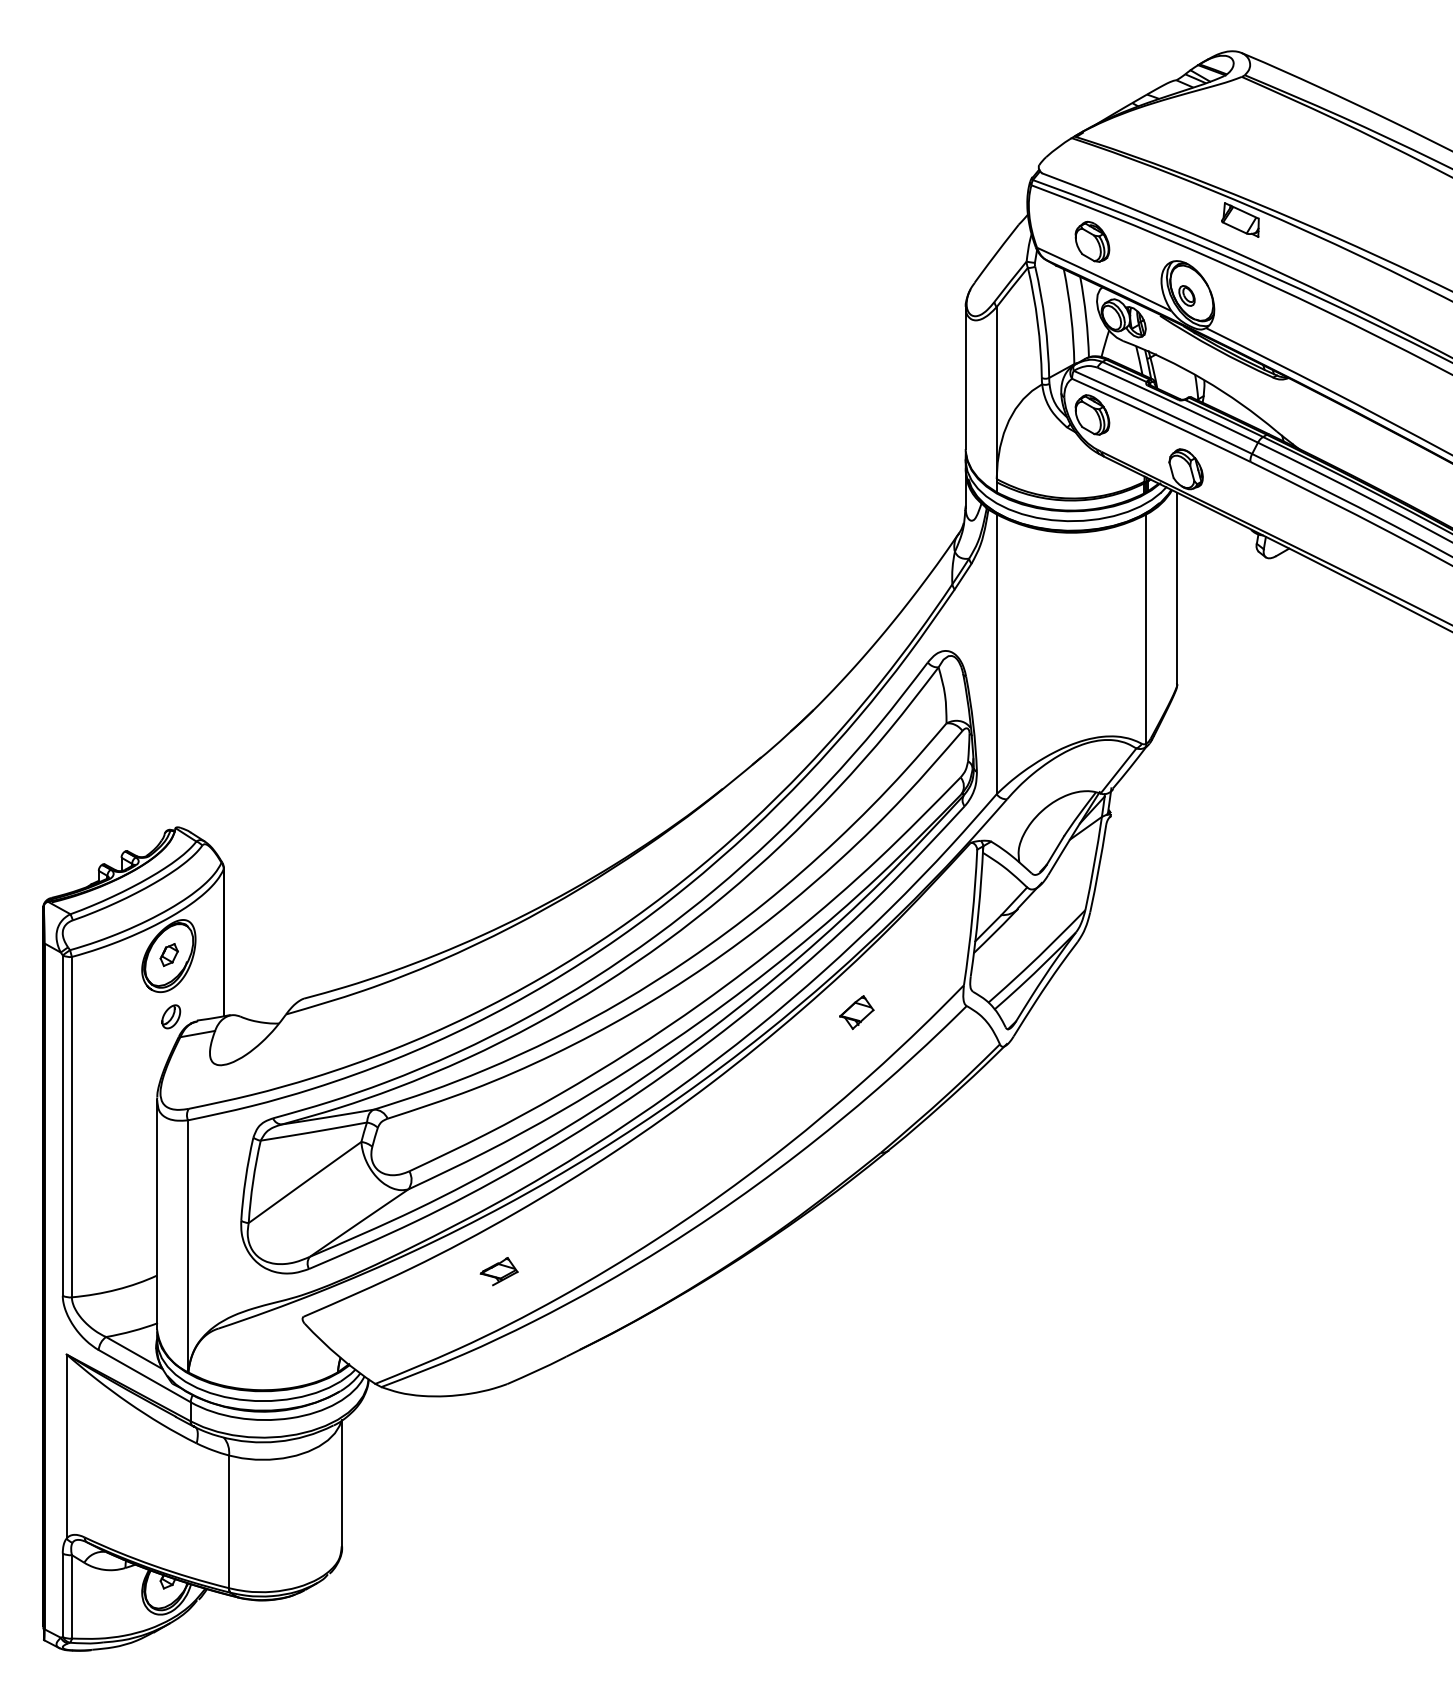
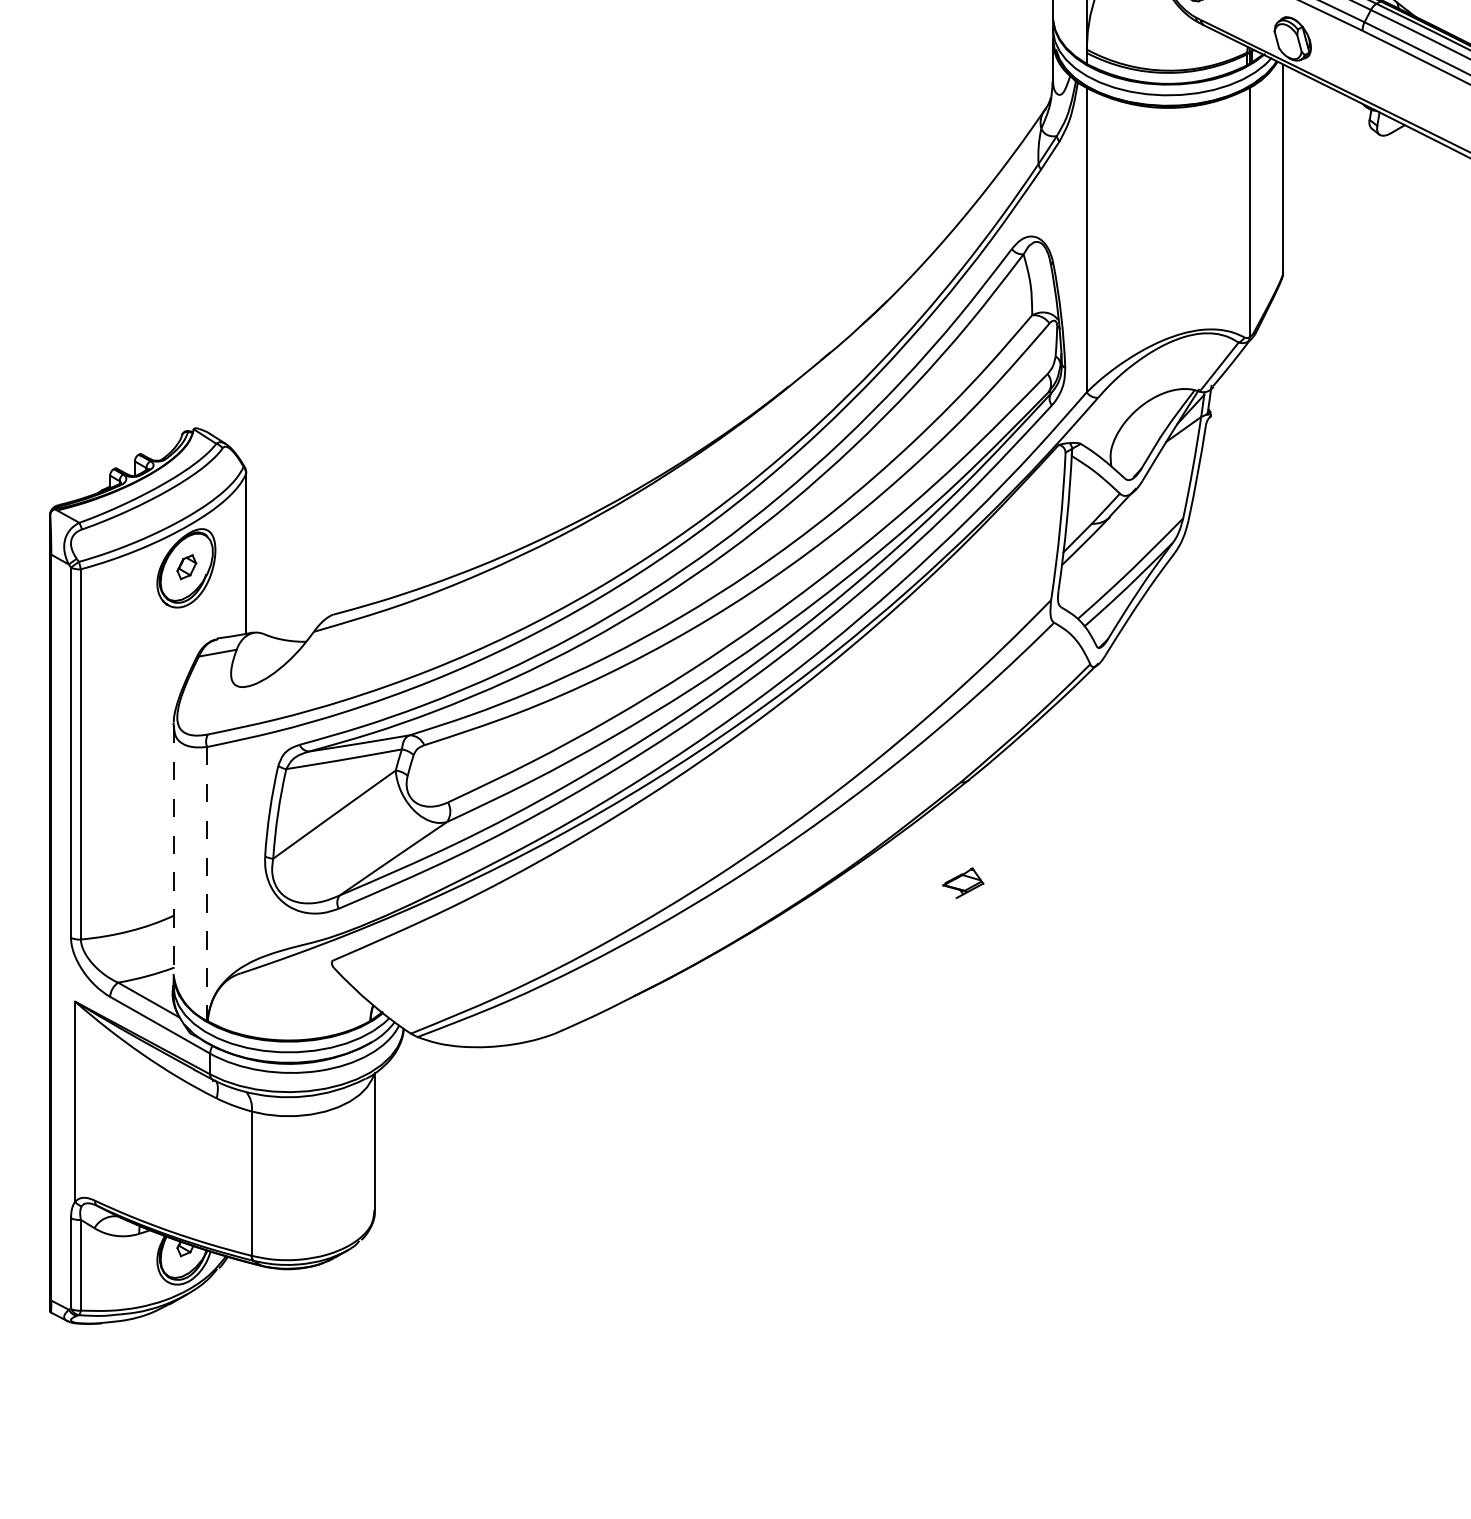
part: (856, 1012) -> (934, 629), removed
part: (171, 1016) -> (189, 634), removed
line: (157, 1215) -> (174, 850), solid -> dashed
line: (188, 1246) -> (207, 884), solid -> dashed
part: (498, 1271) -> (962, 883), moved

